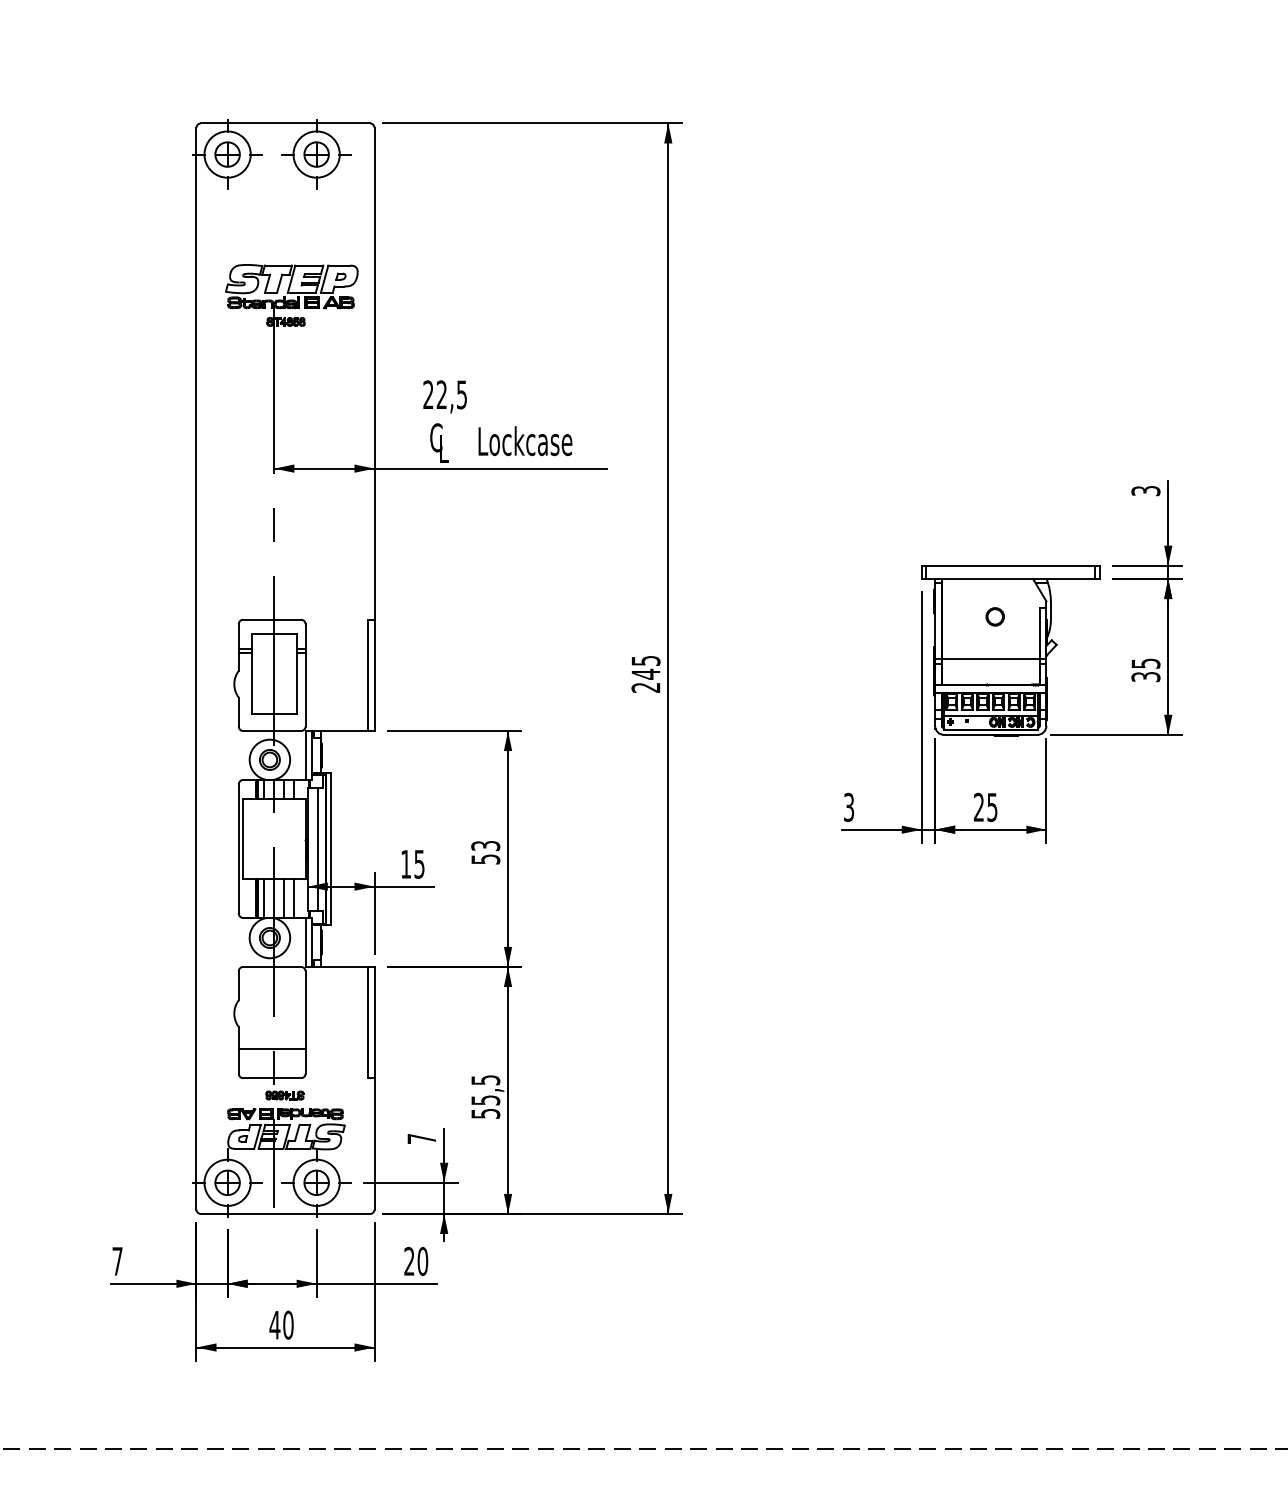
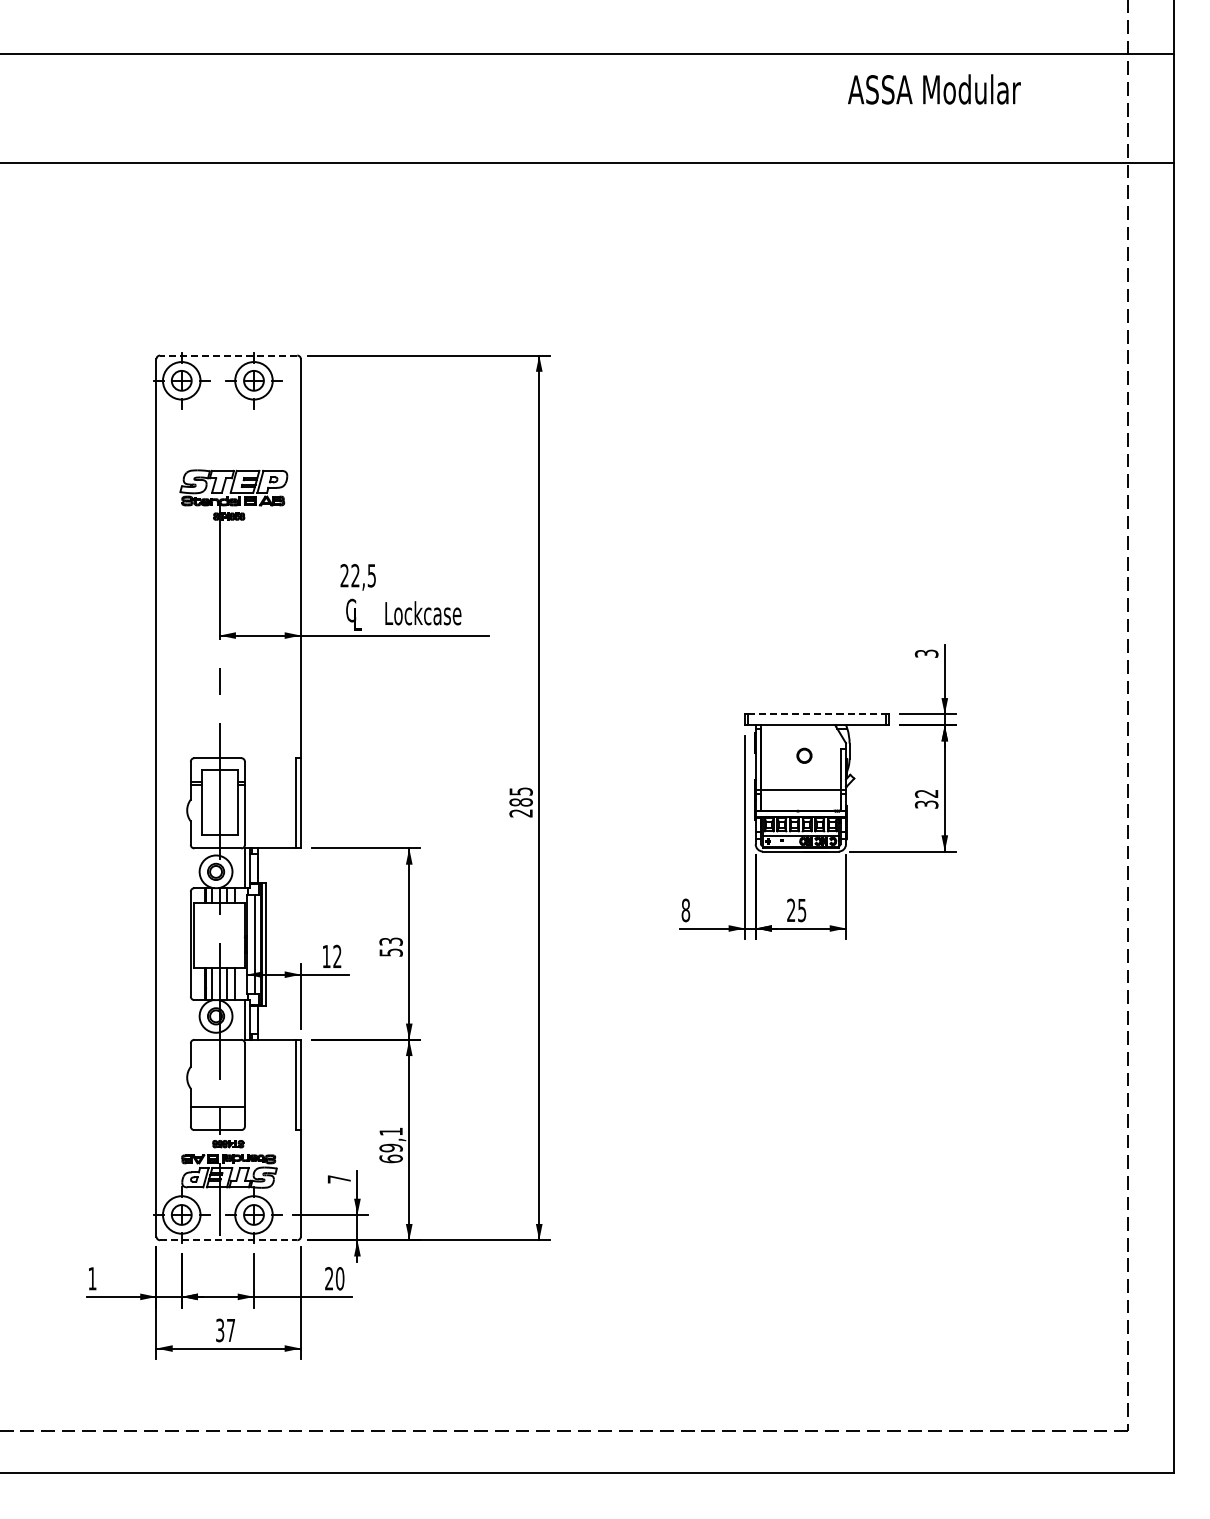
line: (285, 123) -> (228, 355), solid -> dashed
line: (1011, 565) -> (817, 714), solid -> dashed
text: (1145, 663) -> (926, 793), 35 -> 32
text: (645, 674) -> (520, 802), 245 -> 285
text: (848, 807) -> (685, 910), 3 -> 8
text: (419, 864) -> (337, 956), 15 -> 12
text: (484, 1097) -> (390, 1145), 55,5 -> 69,1
line: (285, 1214) -> (228, 1240), solid -> dashed
text: (117, 1261) -> (92, 1278), 7 -> 1
text: (281, 1325) -> (225, 1330), 40 -> 37

